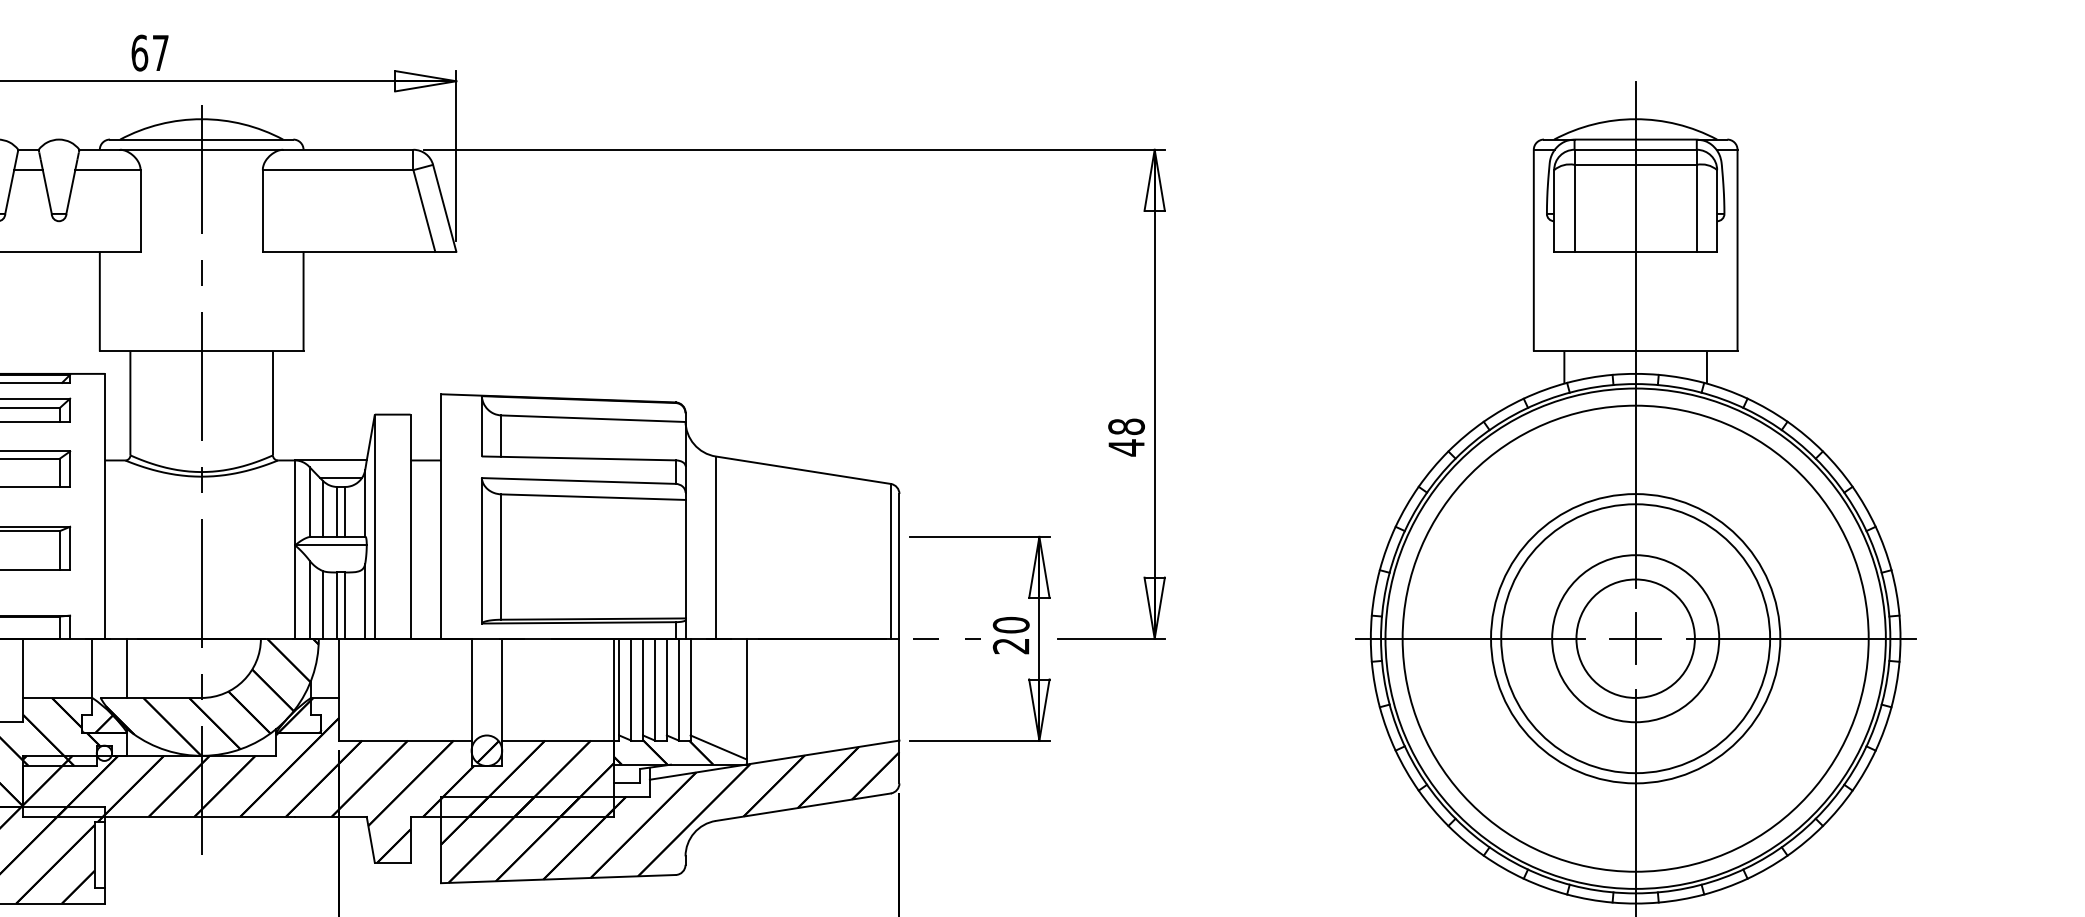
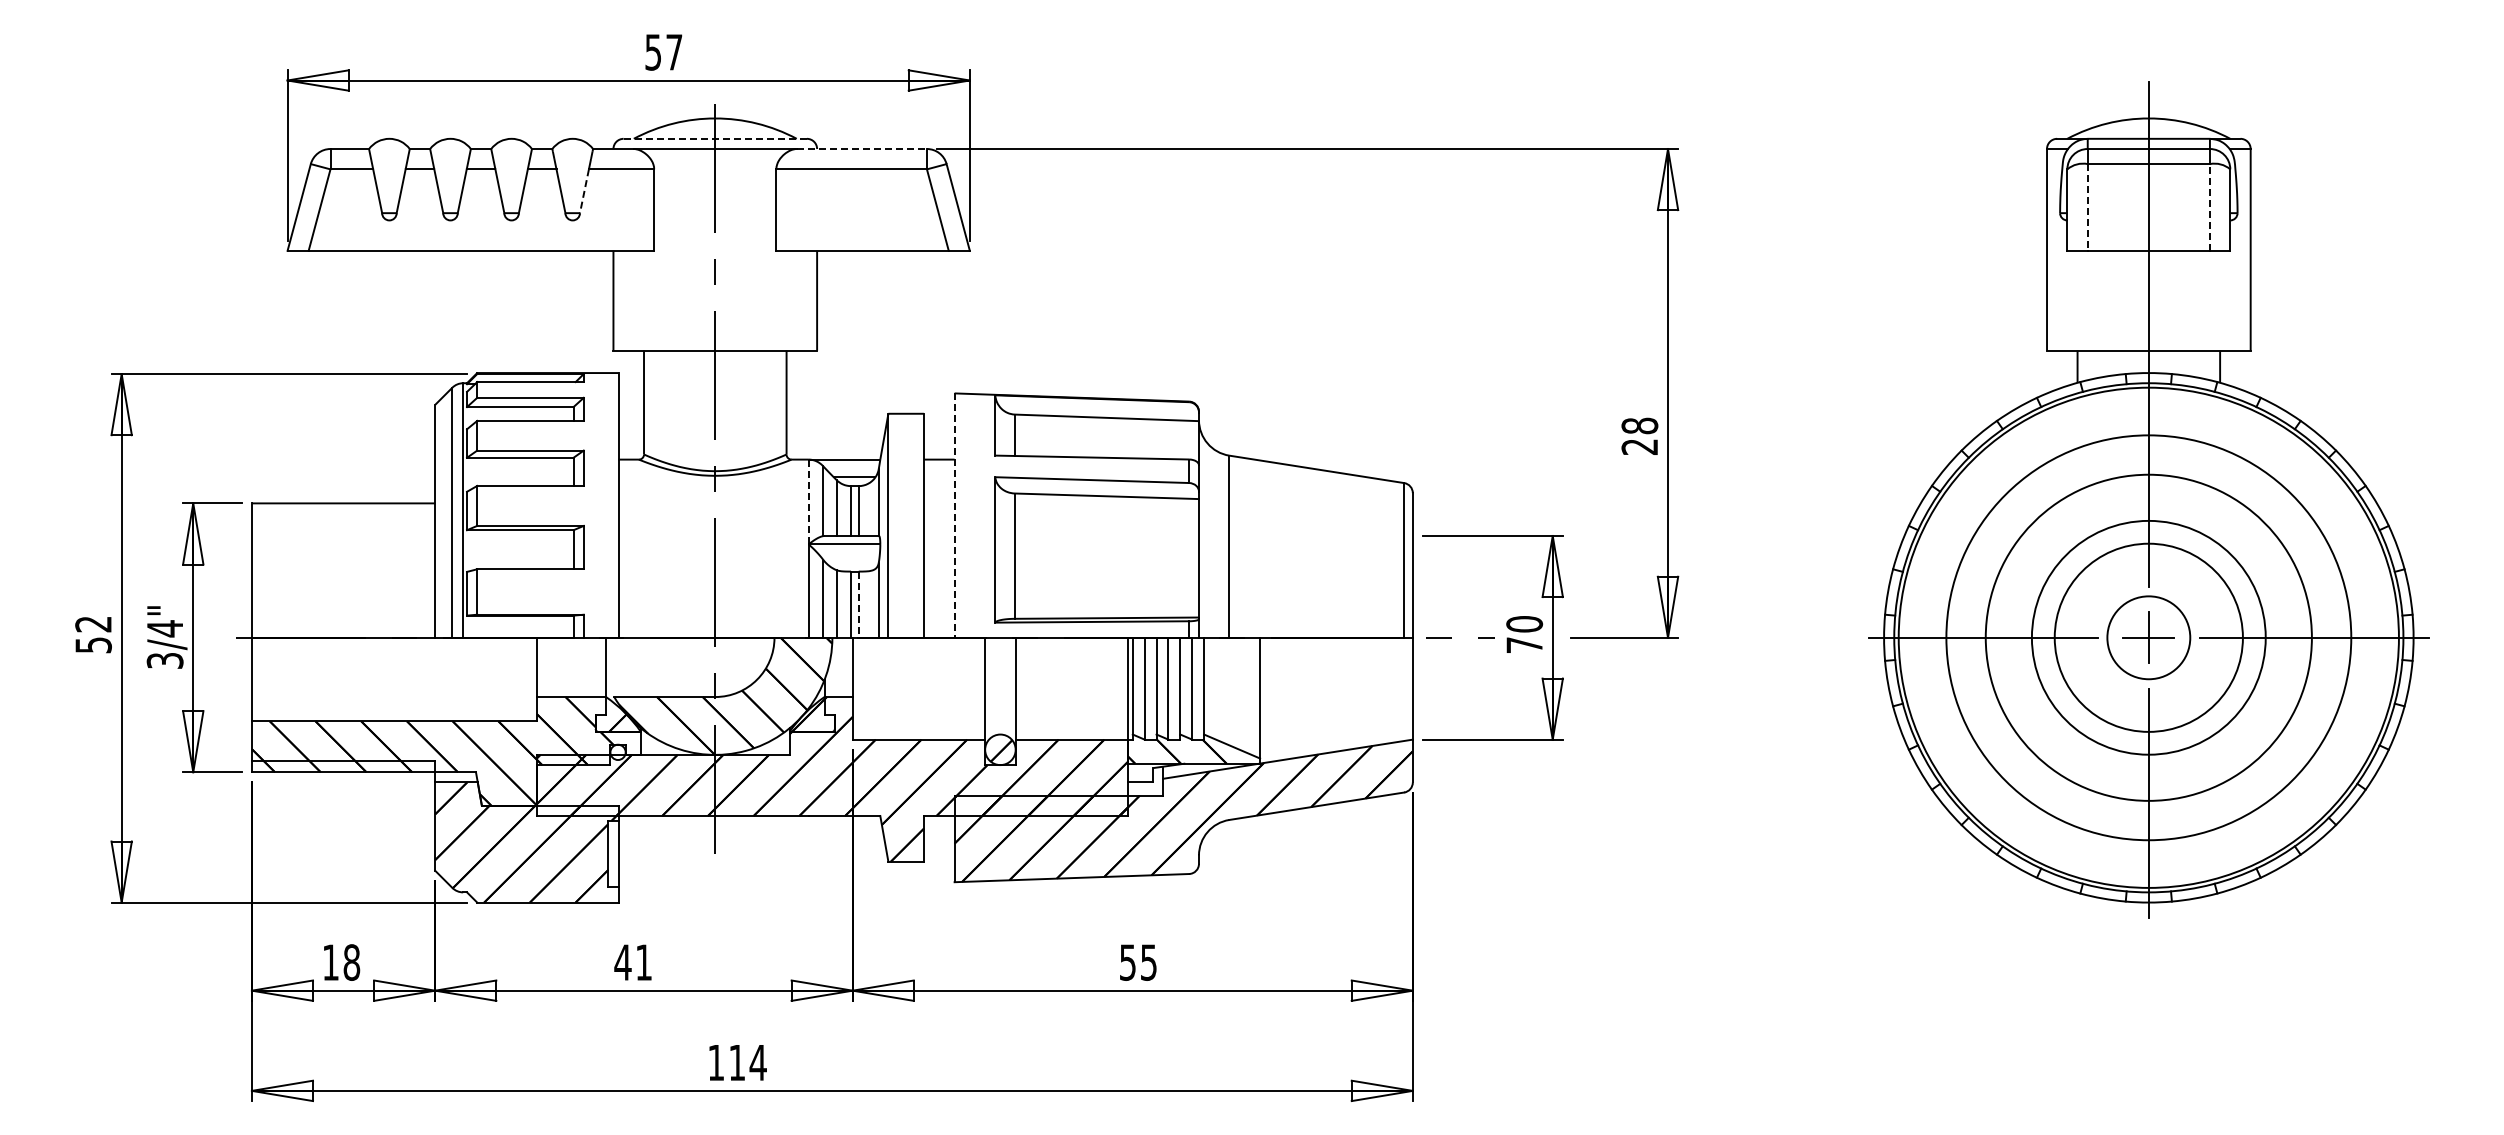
text: (139, 53) -> (653, 52), 67 -> 57
line: (201, 139) -> (715, 138), solid -> dashed
line: (348, 150) -> (862, 149), solid -> dashed
line: (70, 192) -> (584, 191), solid -> dashed
line: (1696, 207) -> (2209, 206), solid -> dashed
line: (1574, 208) -> (2087, 207), solid -> dashed
text: (1126, 447) -> (1639, 446), 48 -> 28
line: (294, 502) -> (808, 501), solid -> dashed
line: (440, 517) -> (954, 516), solid -> dashed
line: (344, 606) -> (858, 605), solid -> dashed
circle: (1635, 638) -> (2148, 637), size x0.7
circle: (1635, 638) -> (2148, 637), size x0.7
circle: (1635, 638) -> (2148, 637), size x0.7
circle: (1635, 638) -> (2148, 637), size x1.4
circle: (1635, 638) -> (2148, 637), size x1.4
text: (1011, 646) -> (1524, 645), 20 -> 70
line: (126, 668) -> (640, 667), removed

